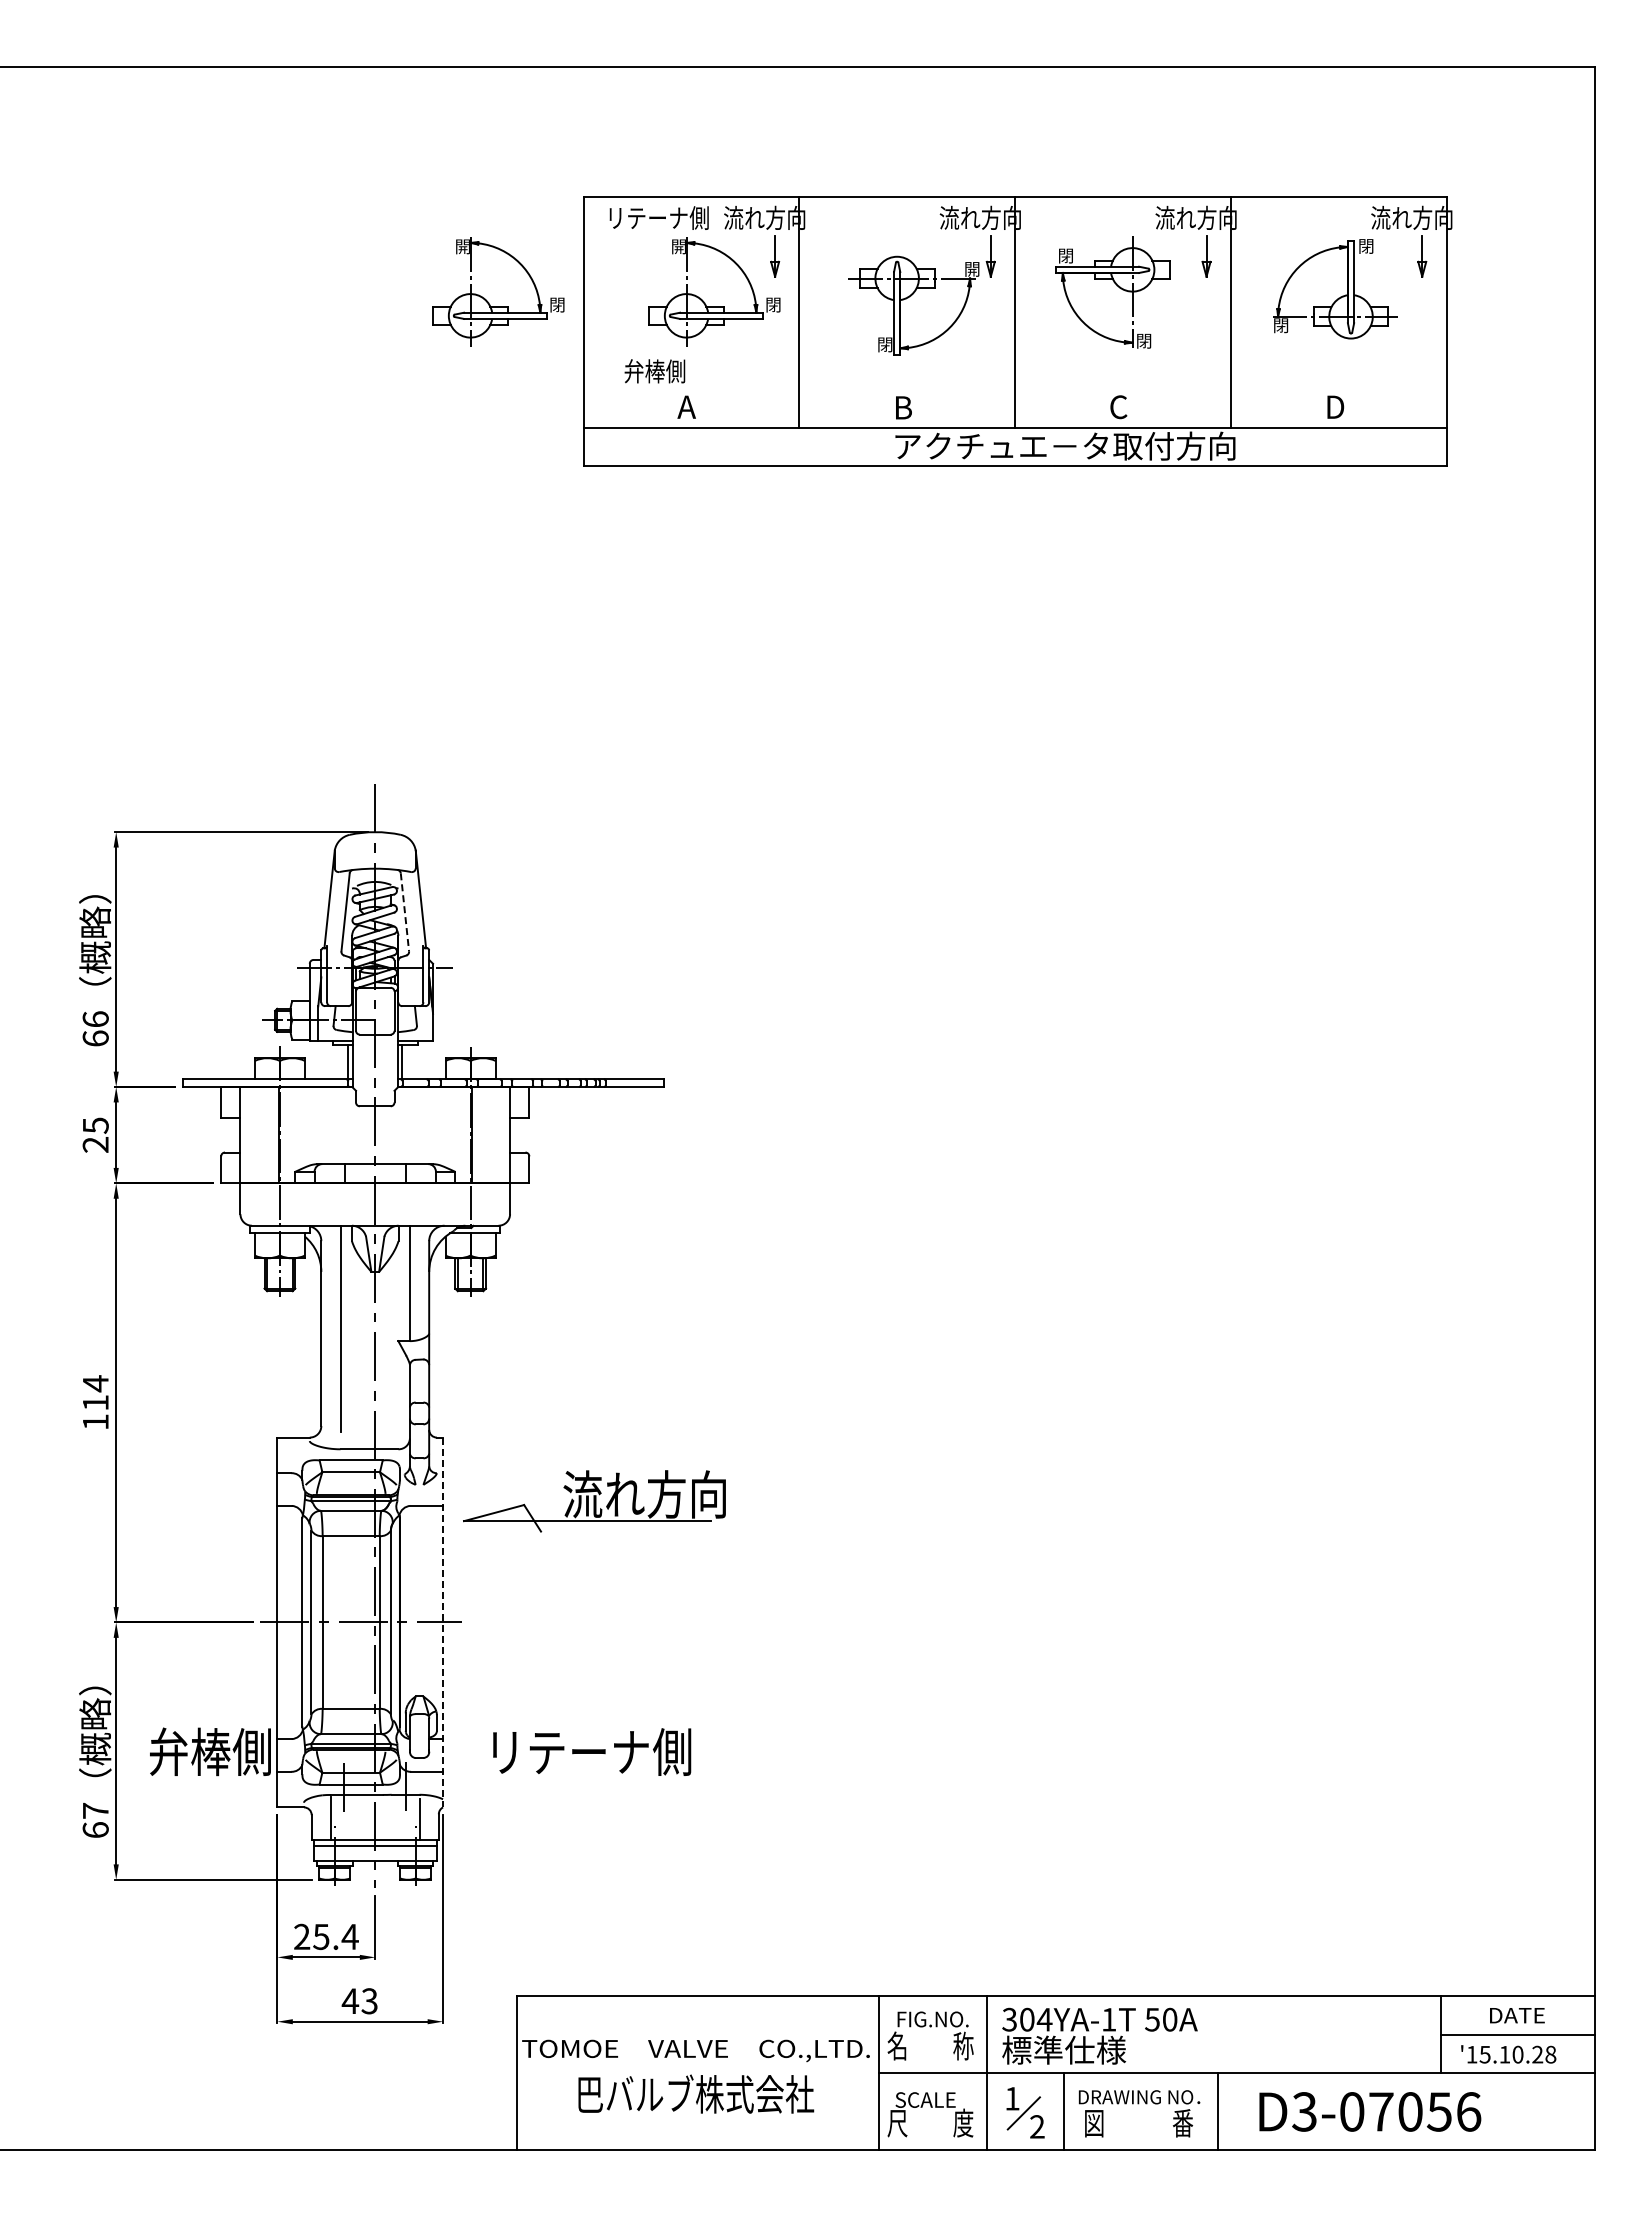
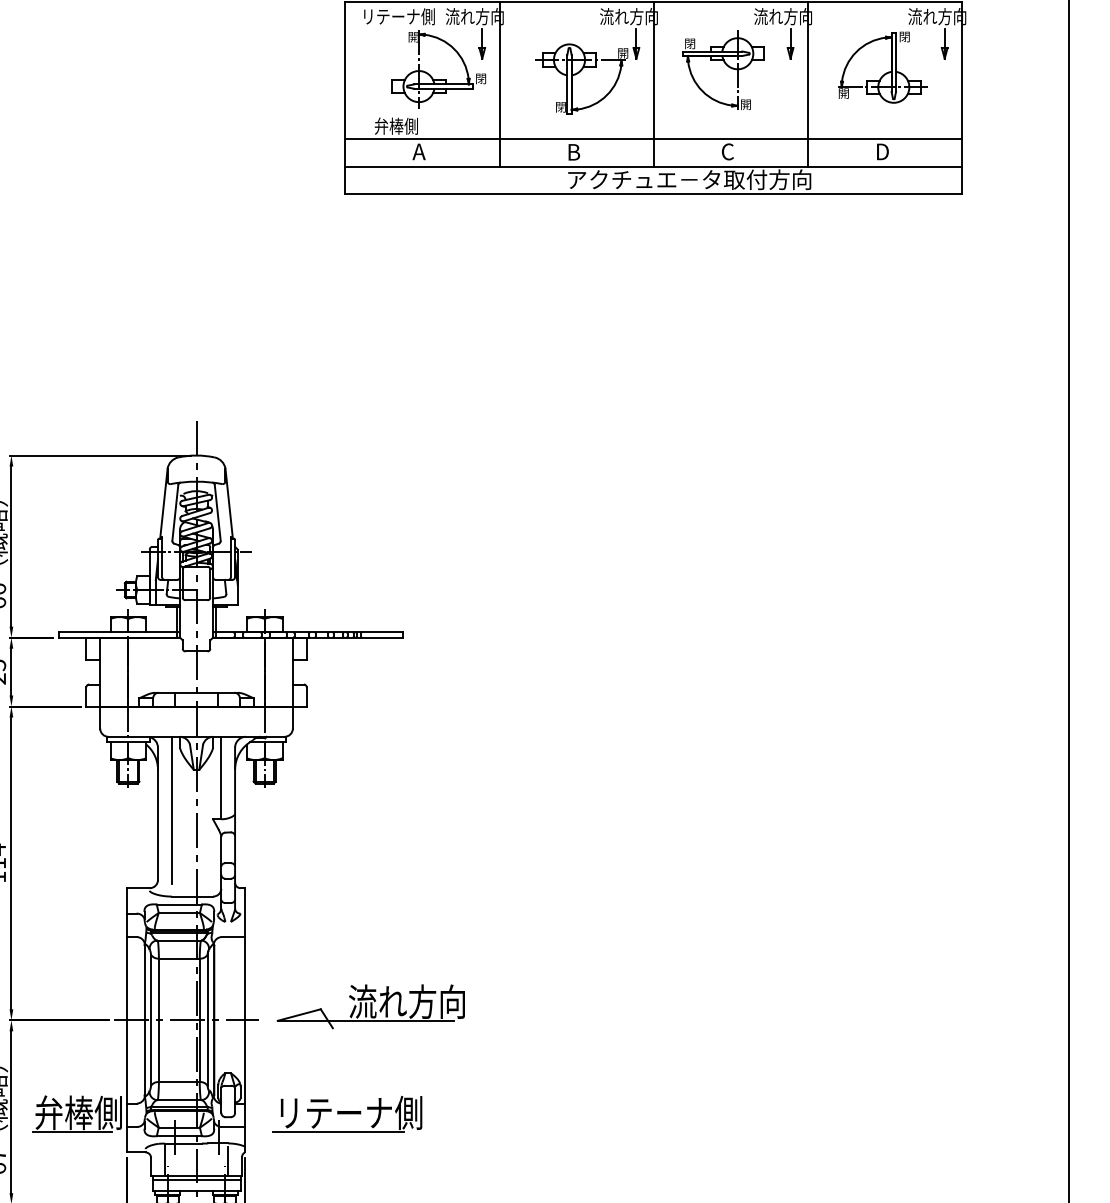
part: (488, 301) -> (277, 76), removed
text: (1281, 328) -> (844, 95), 閉 -> 開
text: (1144, 342) -> (746, 105), 閉 -> 開
line: (1014, 389) -> (653, 139), added
line: (404, 912) -> (217, 512), dashed -> solid
part: (594, 1501) -> (371, 1006), moved
line: (443, 1622) -> (245, 1020), dashed -> solid
line: (201, 1778) -> (72, 1131), added
line: (573, 1778) -> (338, 1131), added

